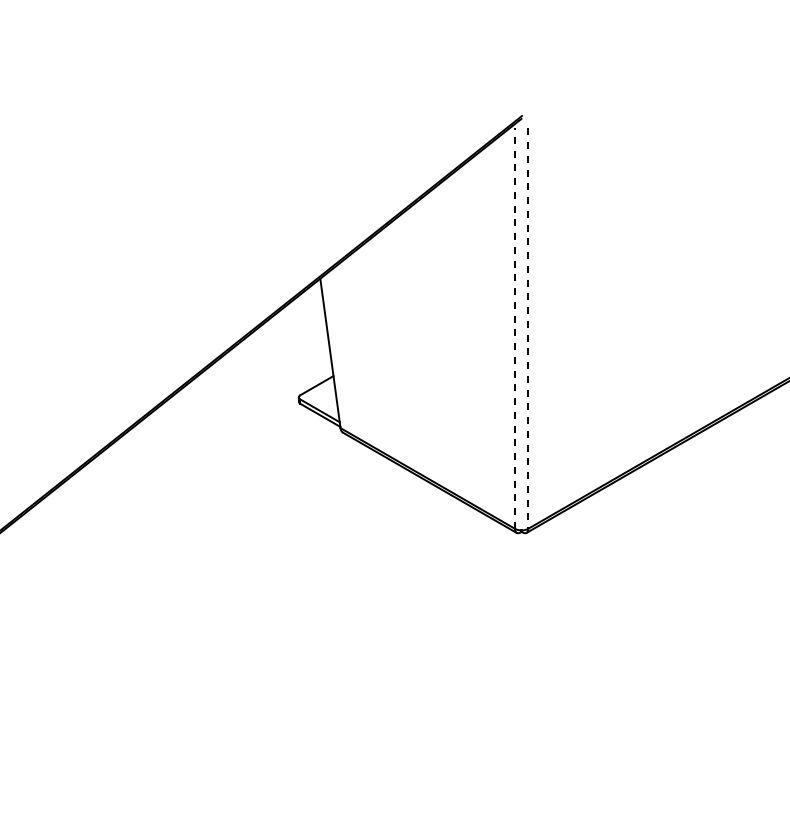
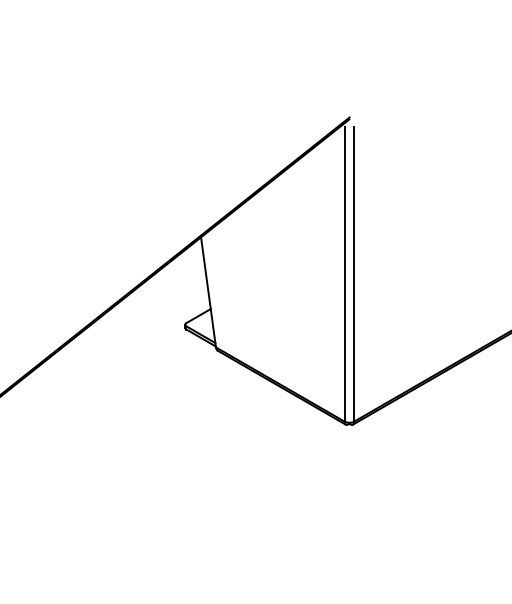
line: (515, 328) -> (344, 273), dashed -> solid
line: (528, 329) -> (354, 274), dashed -> solid

